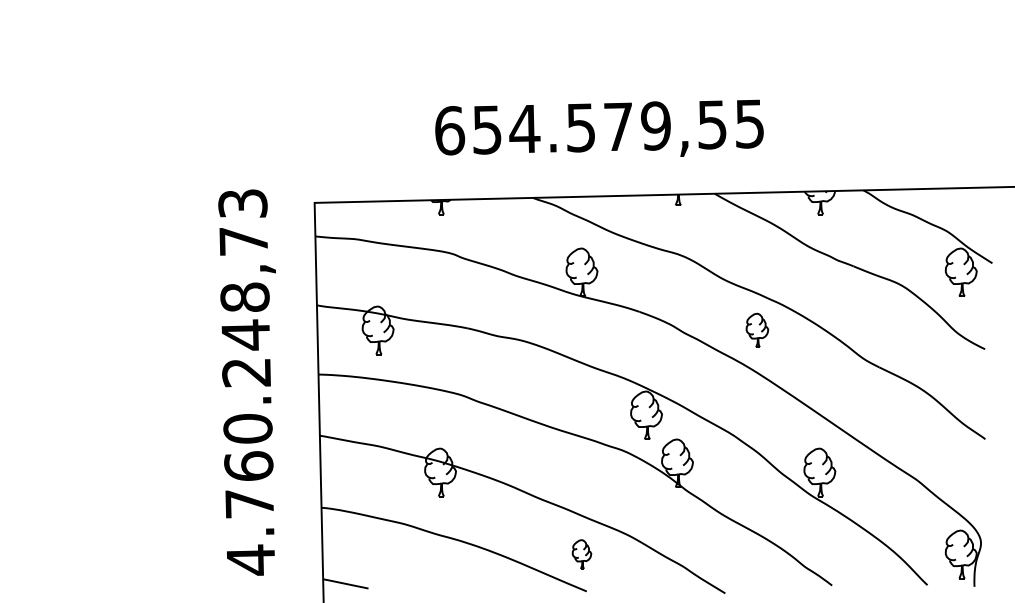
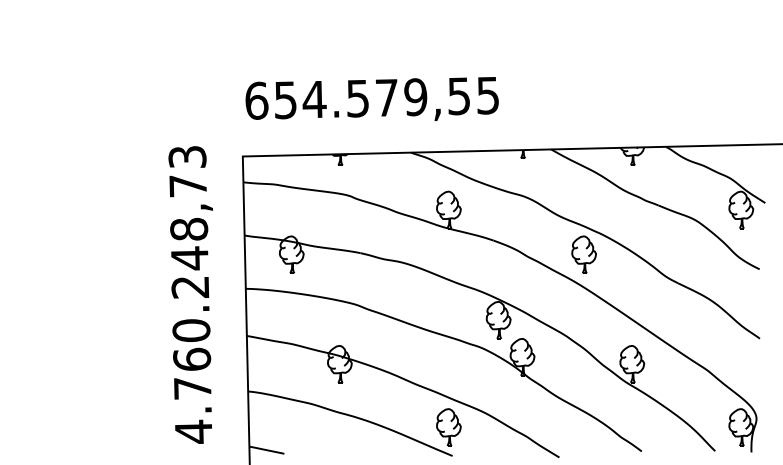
text: (599, 127) -> (372, 98), moved
part: (757, 330) -> (584, 254), size x1.43
part: (581, 554) -> (448, 427), size x1.67

